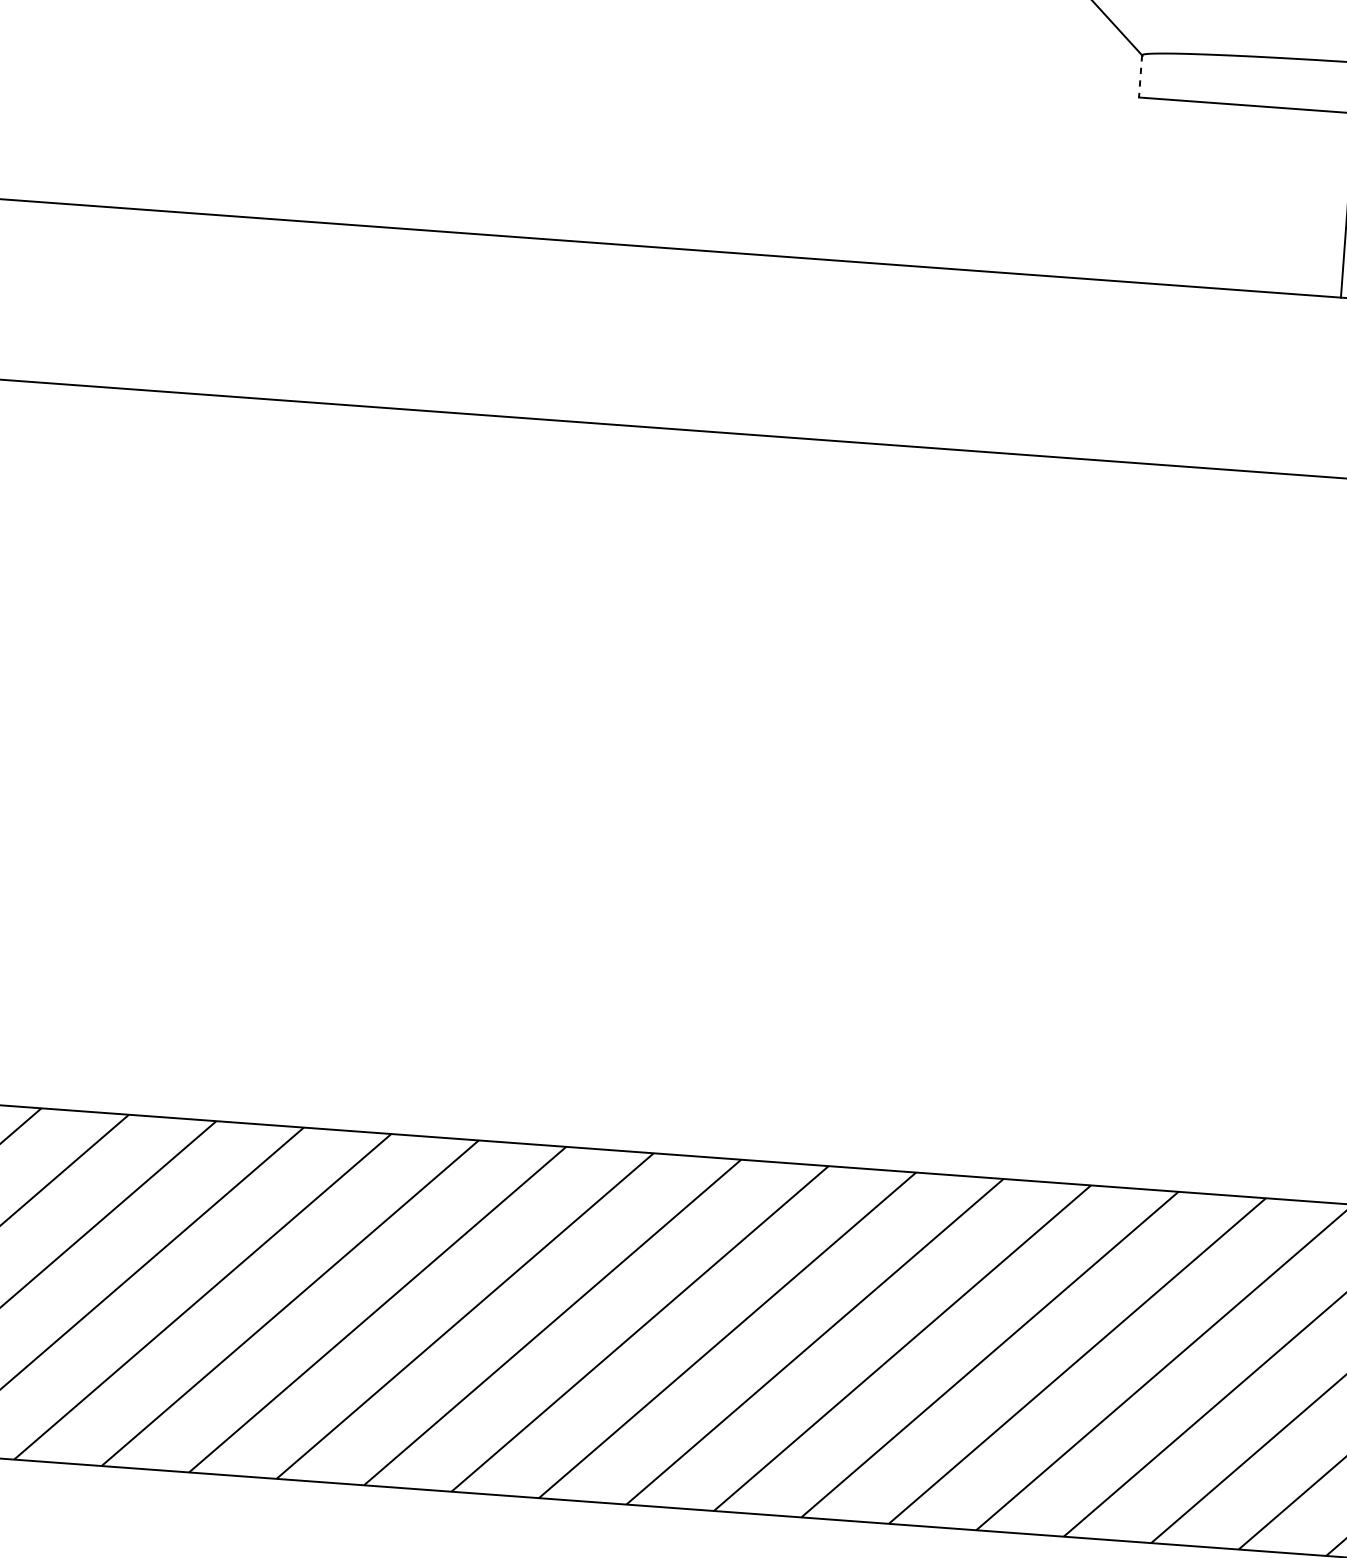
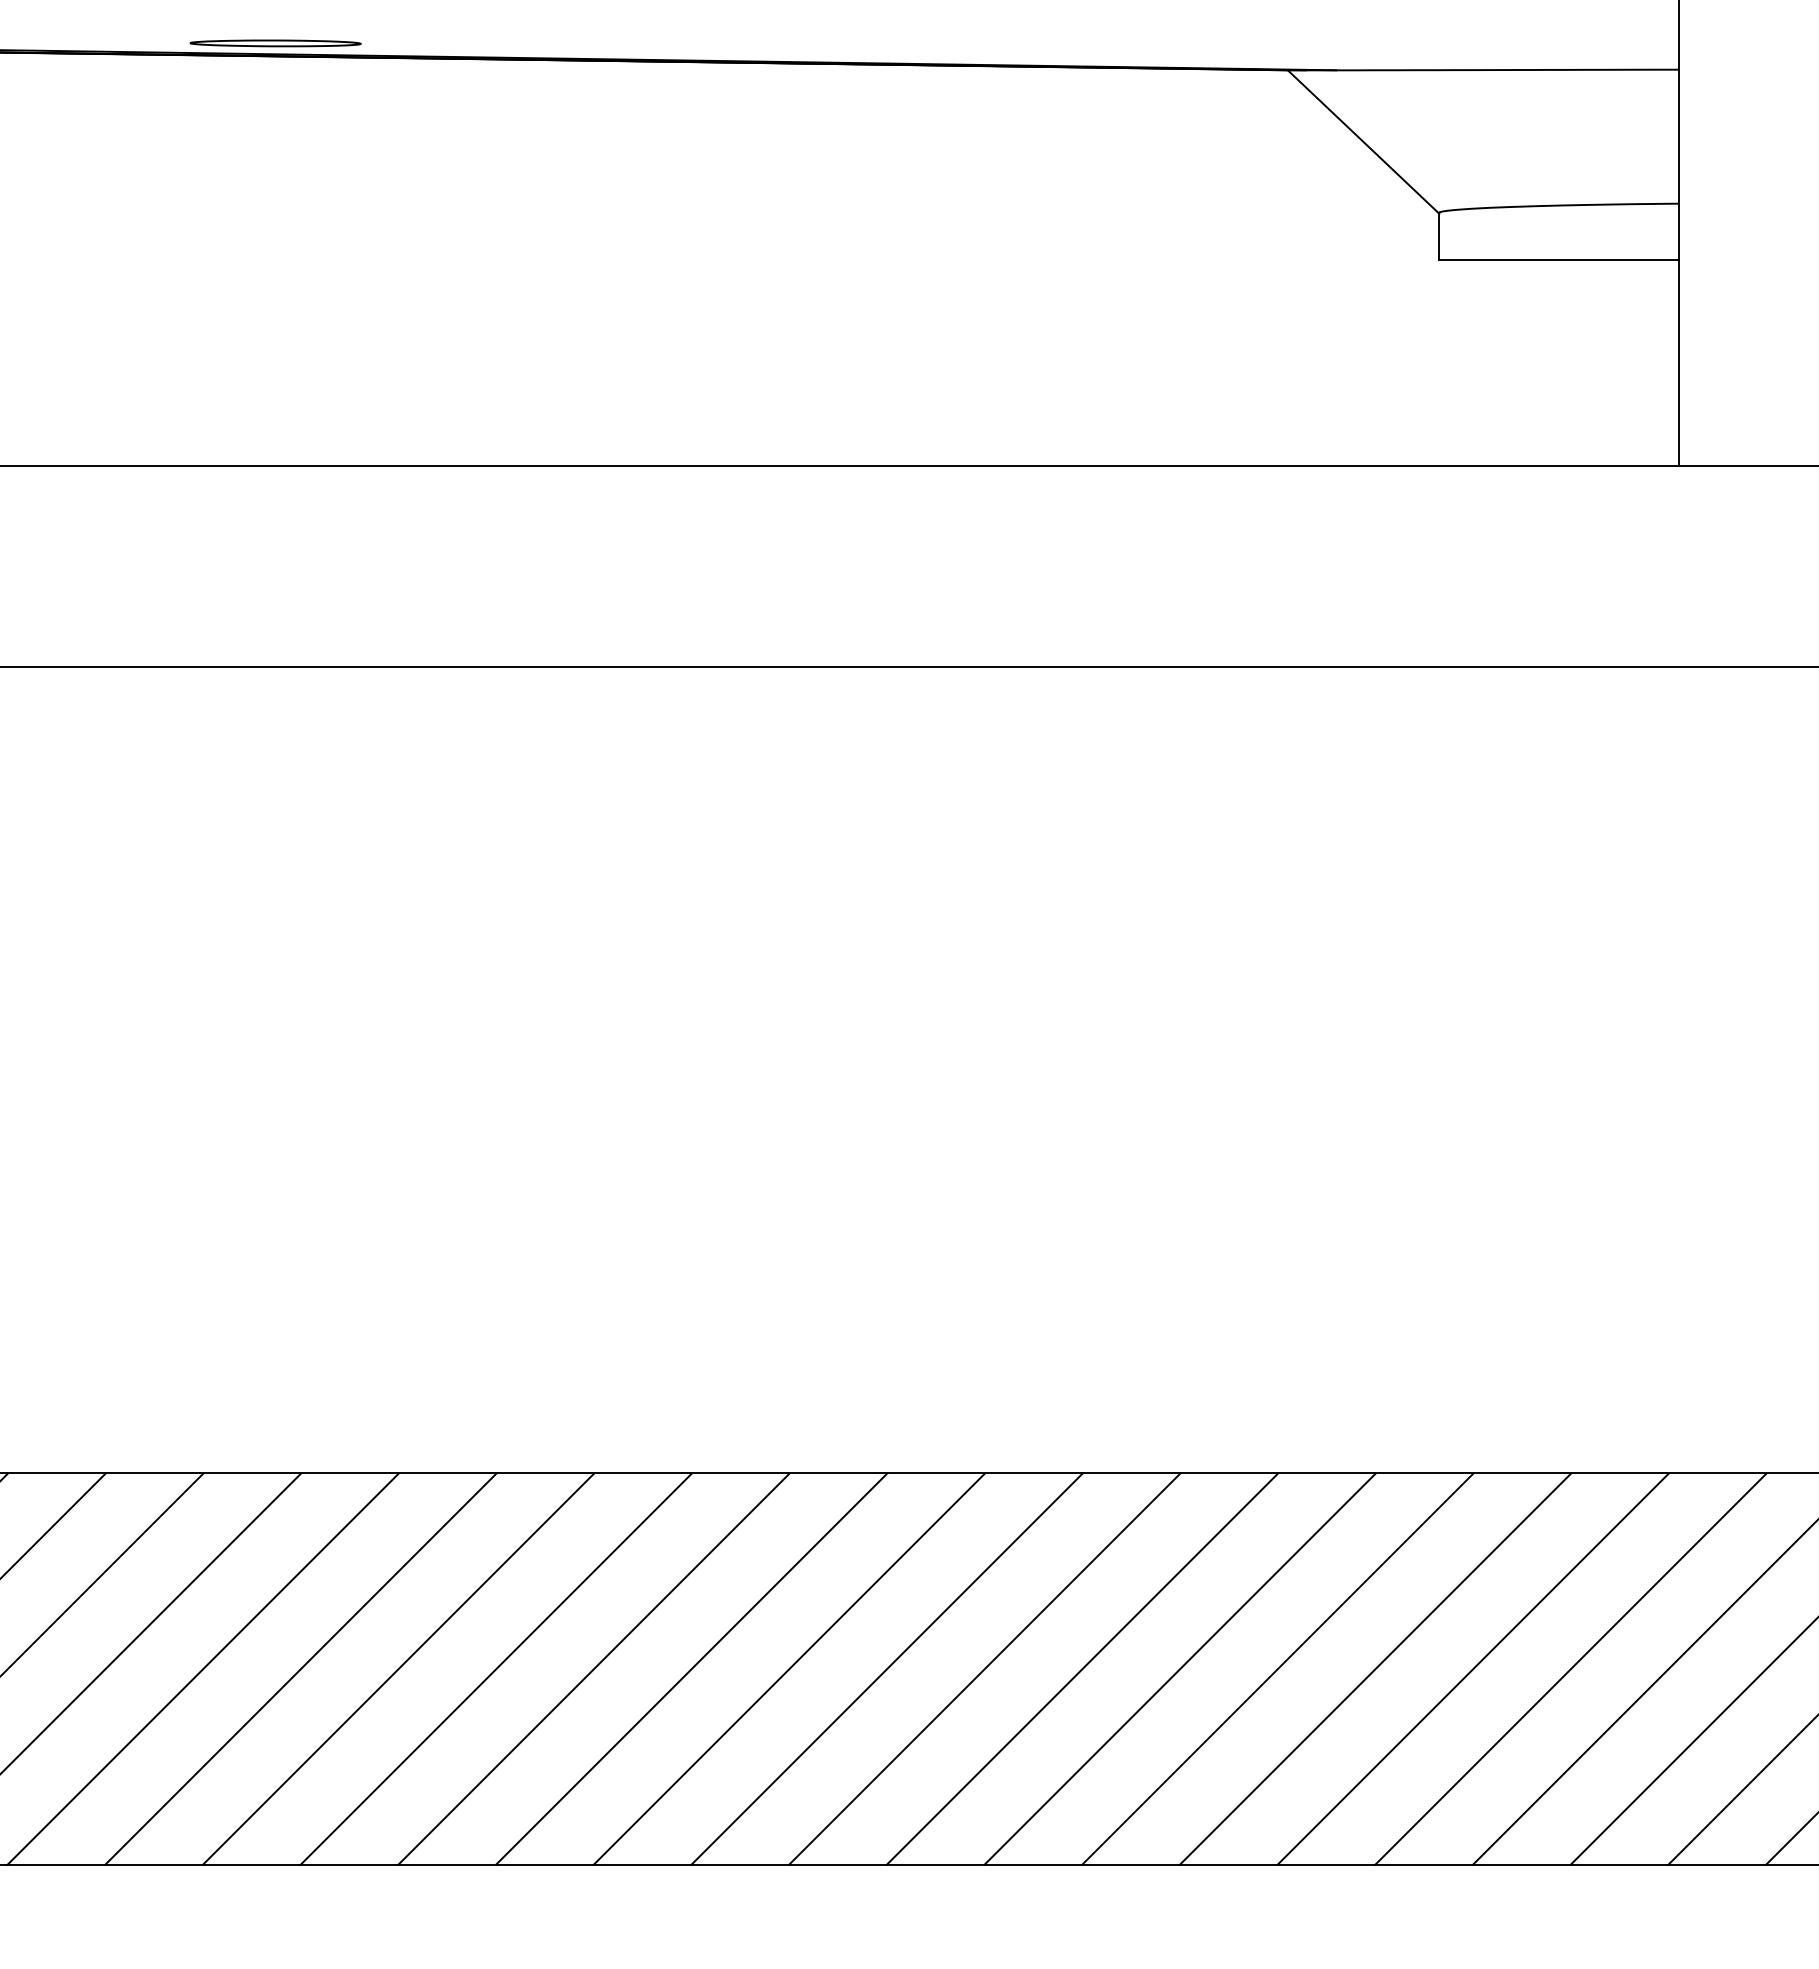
line: (1140, 76) -> (1438, 236), dashed -> solid

